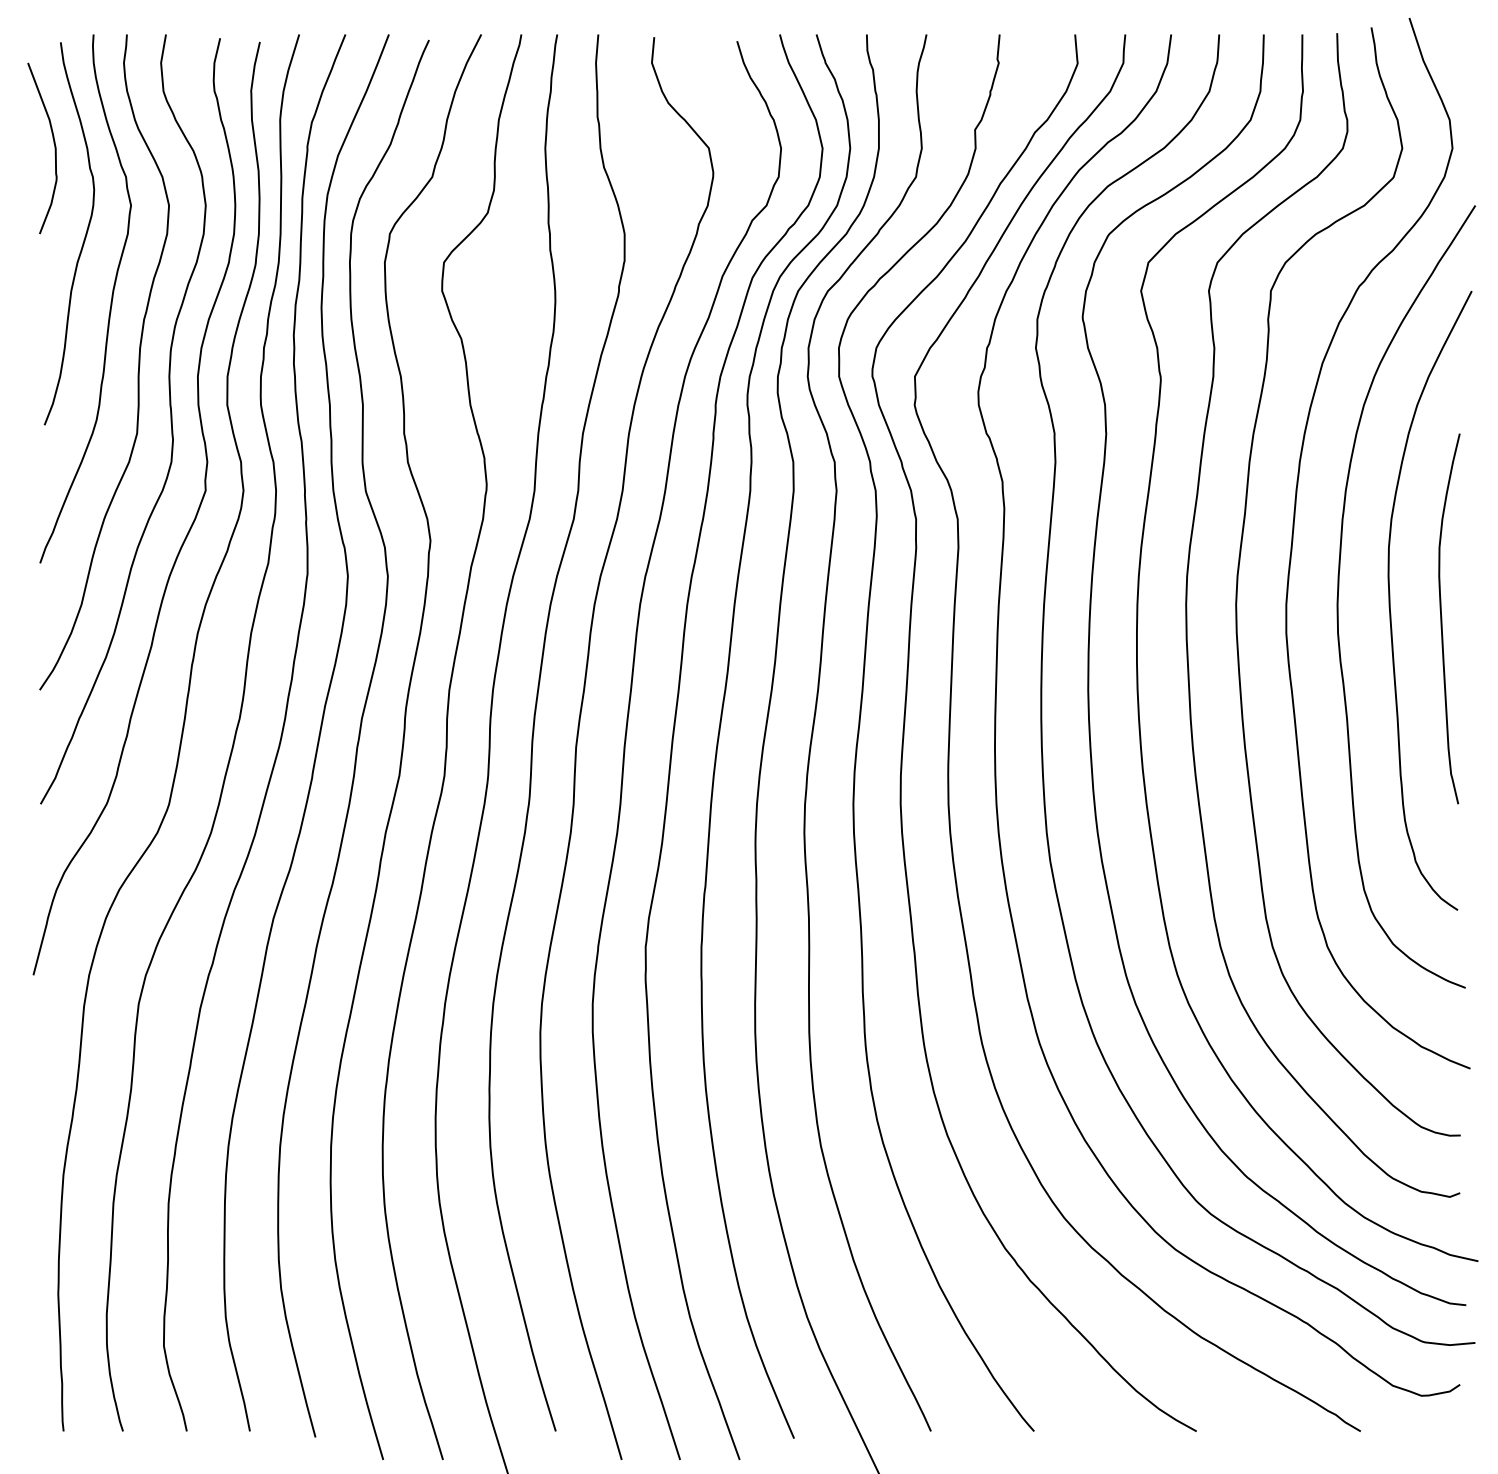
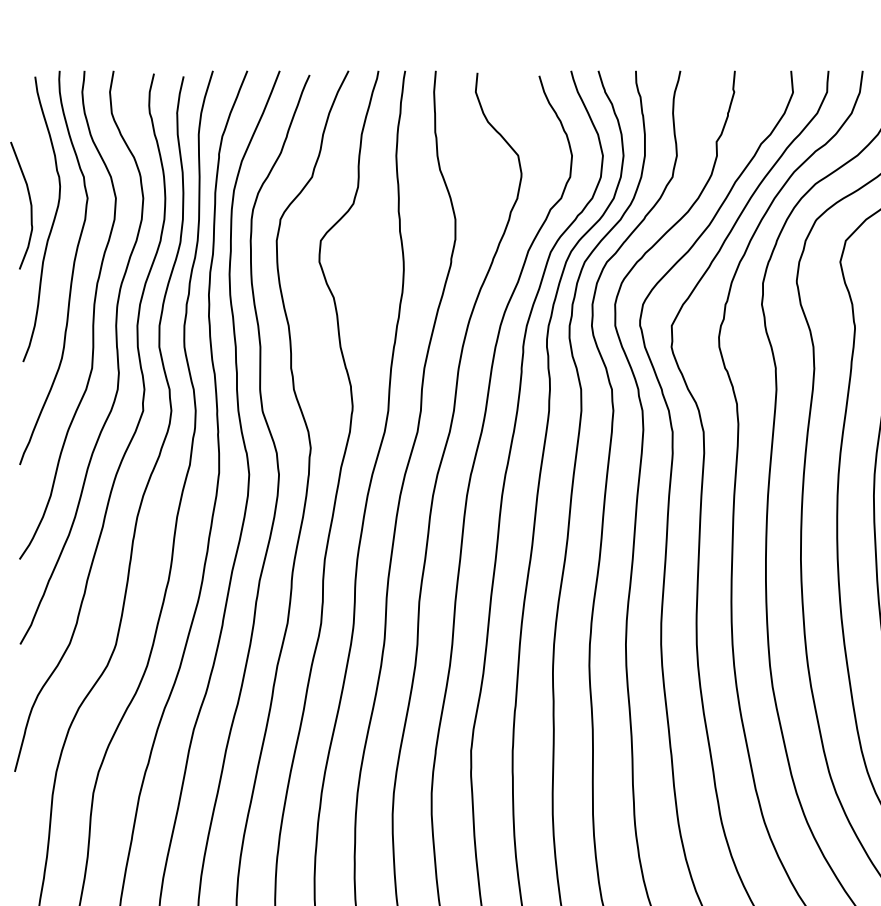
curve: (54, 148) -> (30, 205), moved

